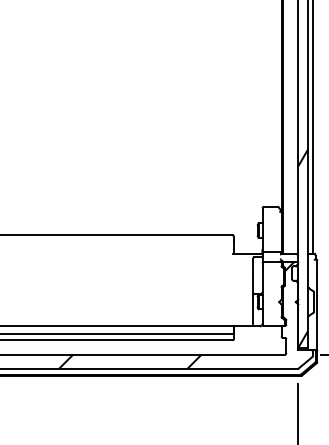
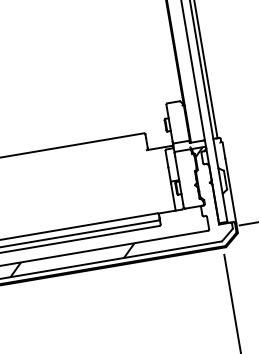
hatch: (302, 248) -> (207, 134), removed

